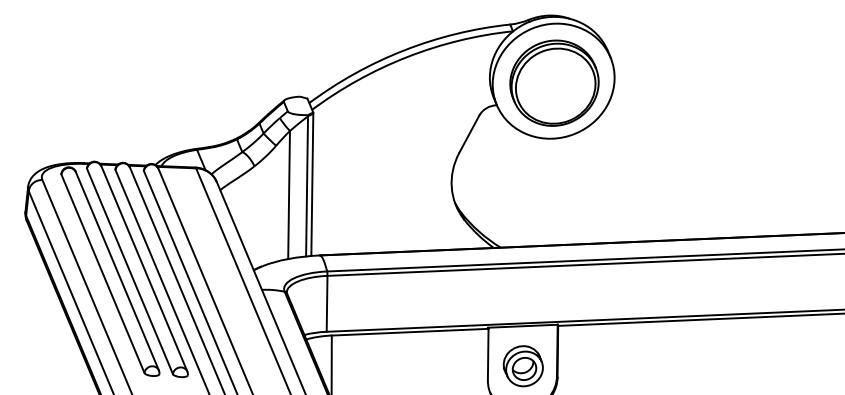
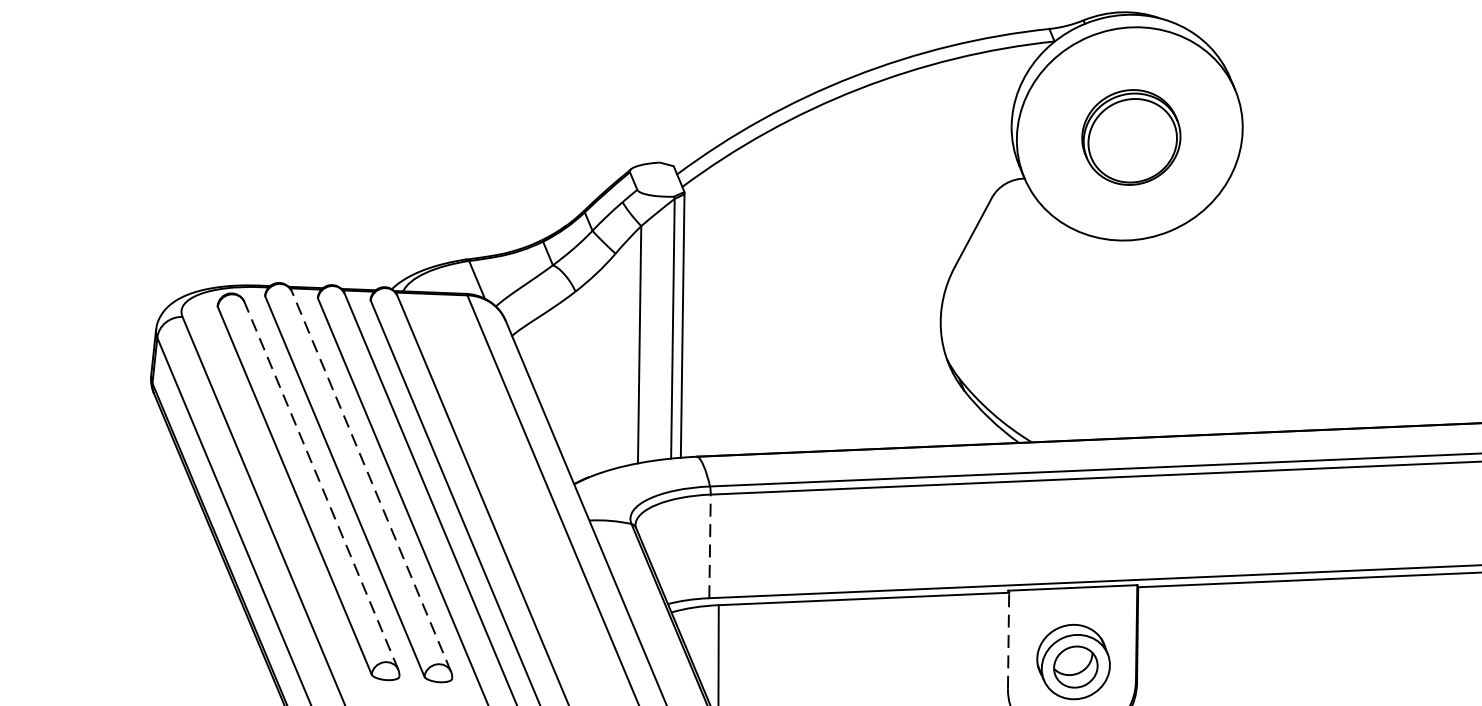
part: (554, 82) -> (1131, 136), size x0.6
line: (144, 268) -> (371, 480), solid -> dashed
line: (117, 271) -> (321, 486), solid -> dashed
line: (327, 303) -> (710, 545), solid -> dashed
line: (488, 354) -> (1009, 640), solid -> dashed

